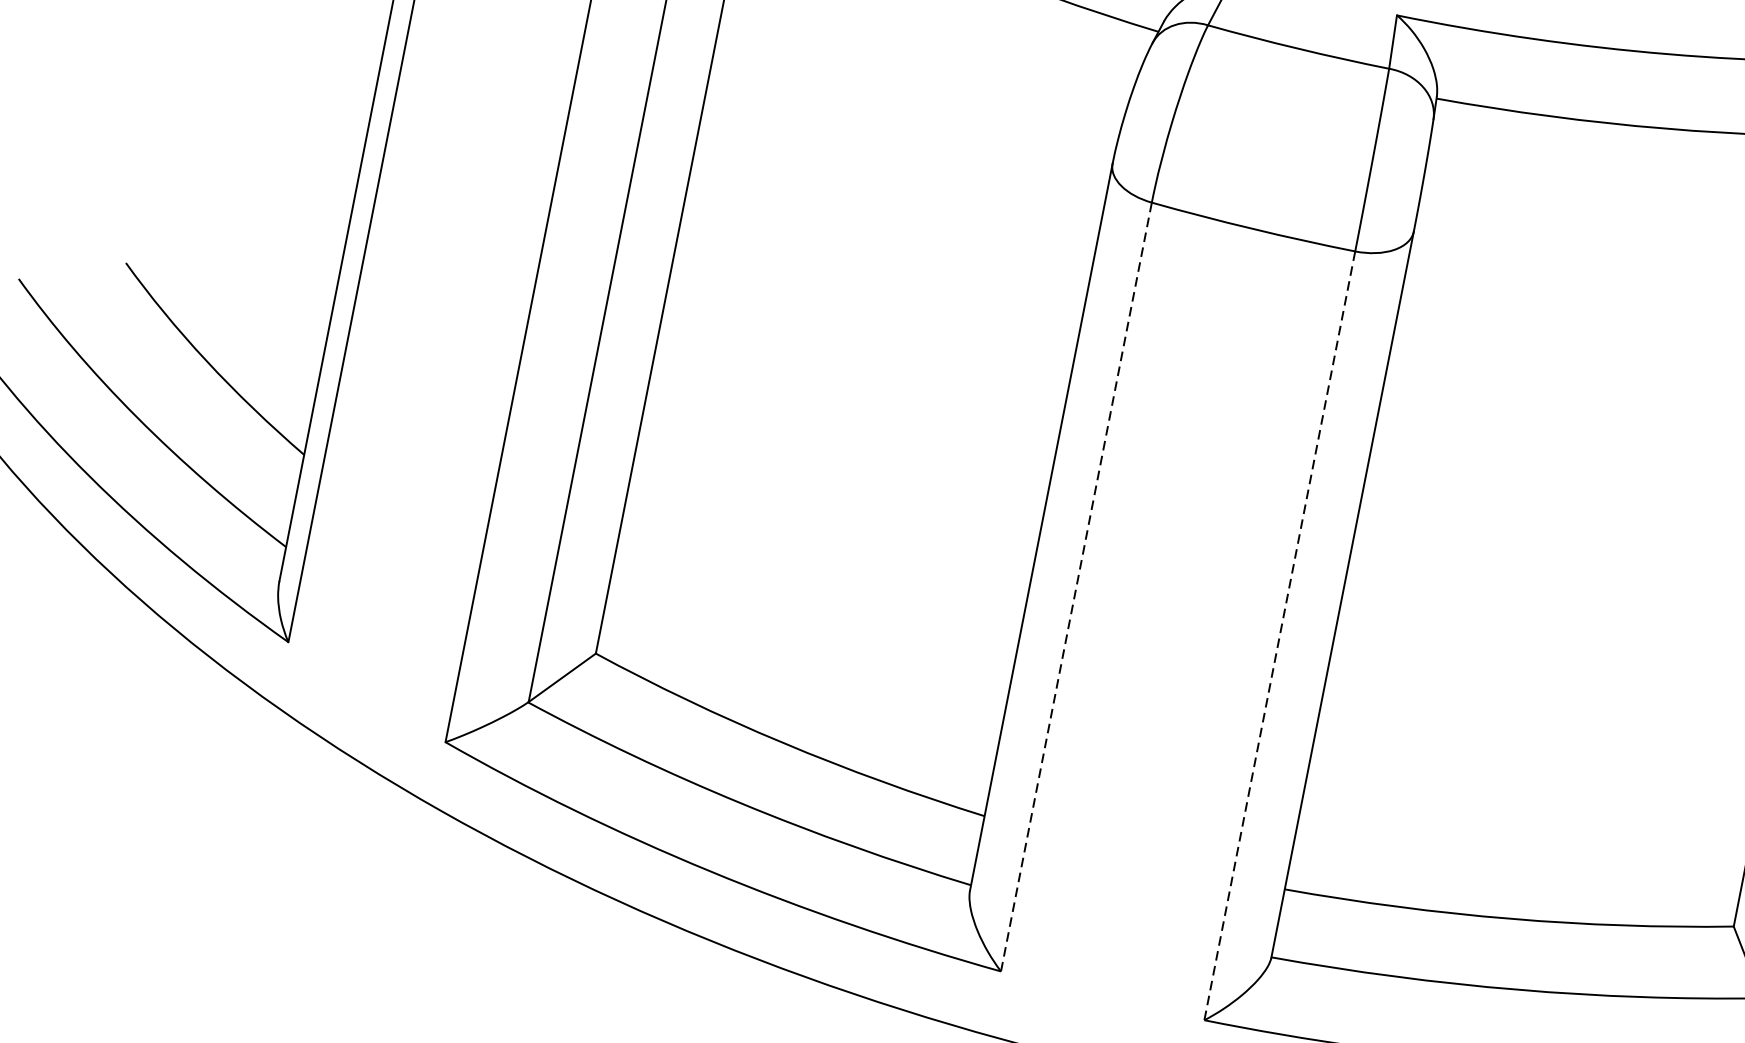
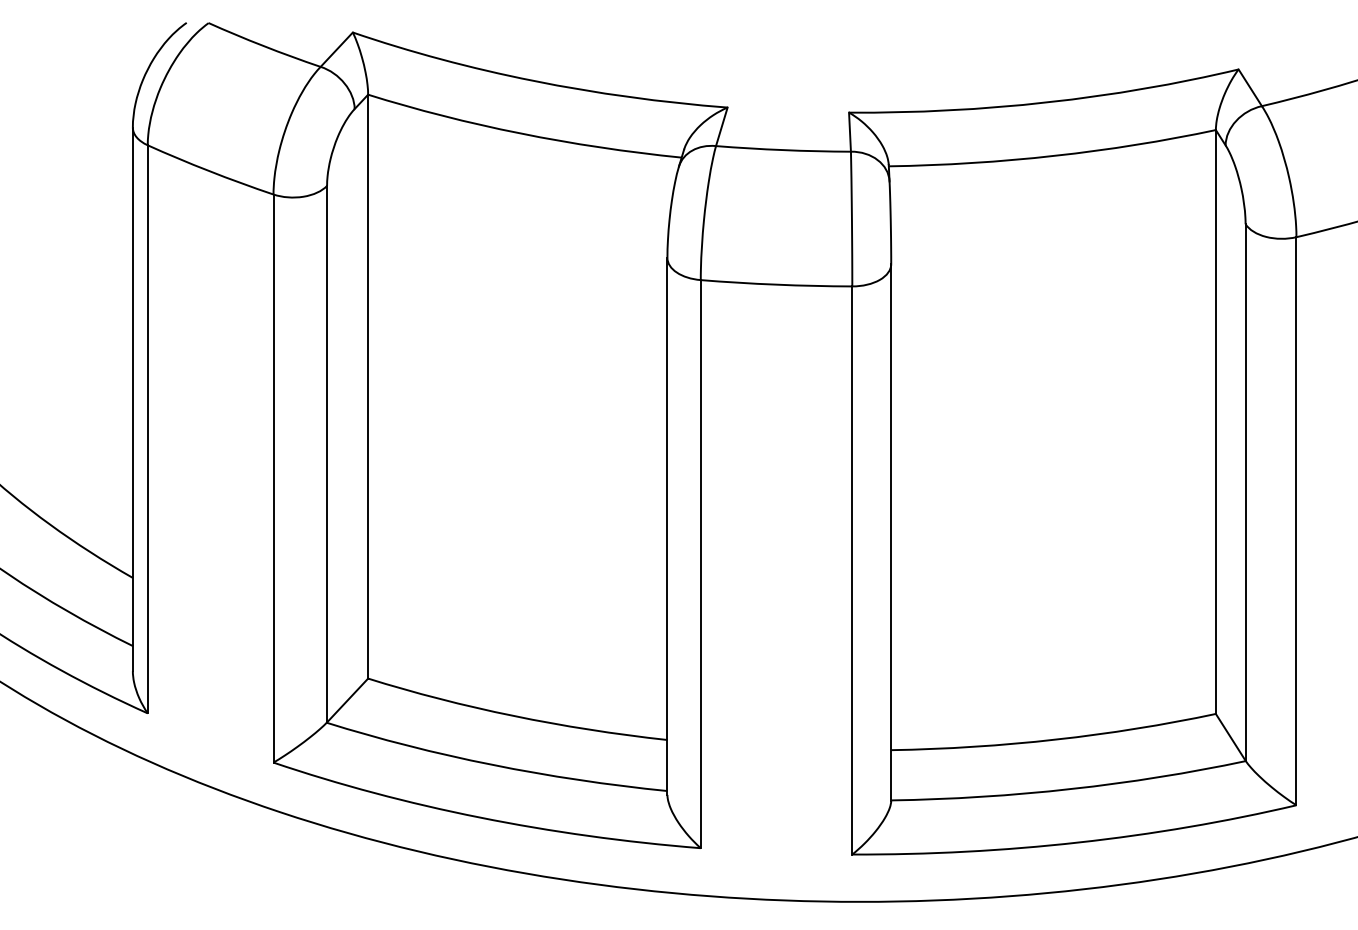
line: (1076, 586) -> (700, 563), dashed -> solid
line: (1280, 635) -> (852, 570), dashed -> solid

